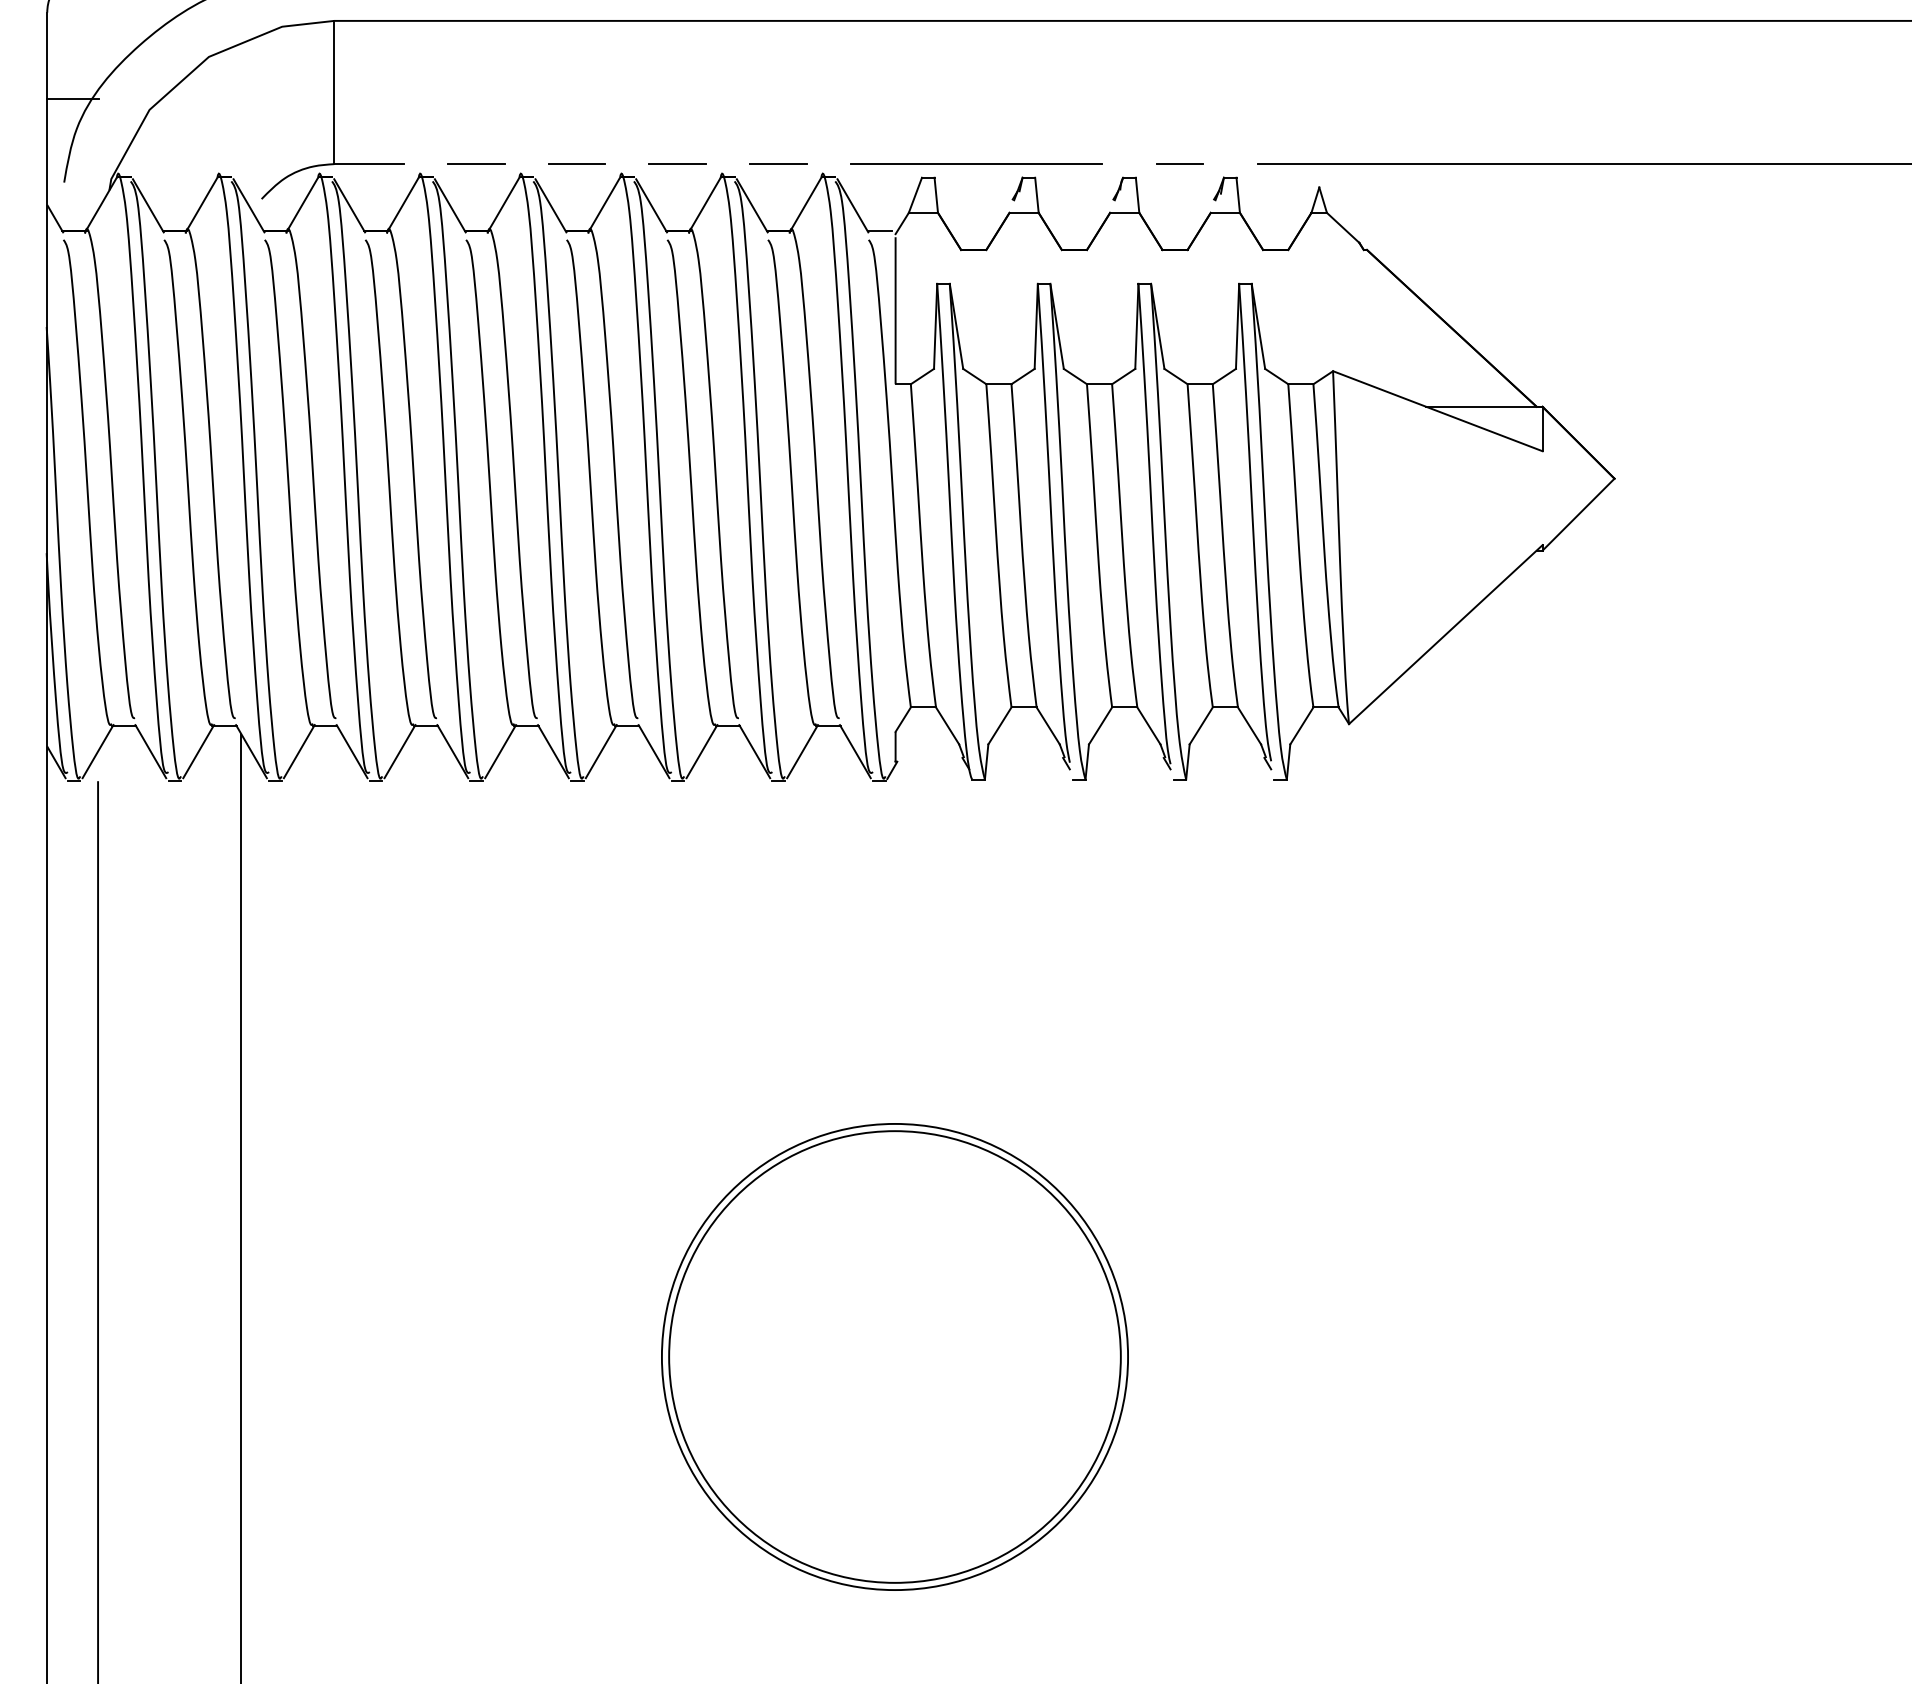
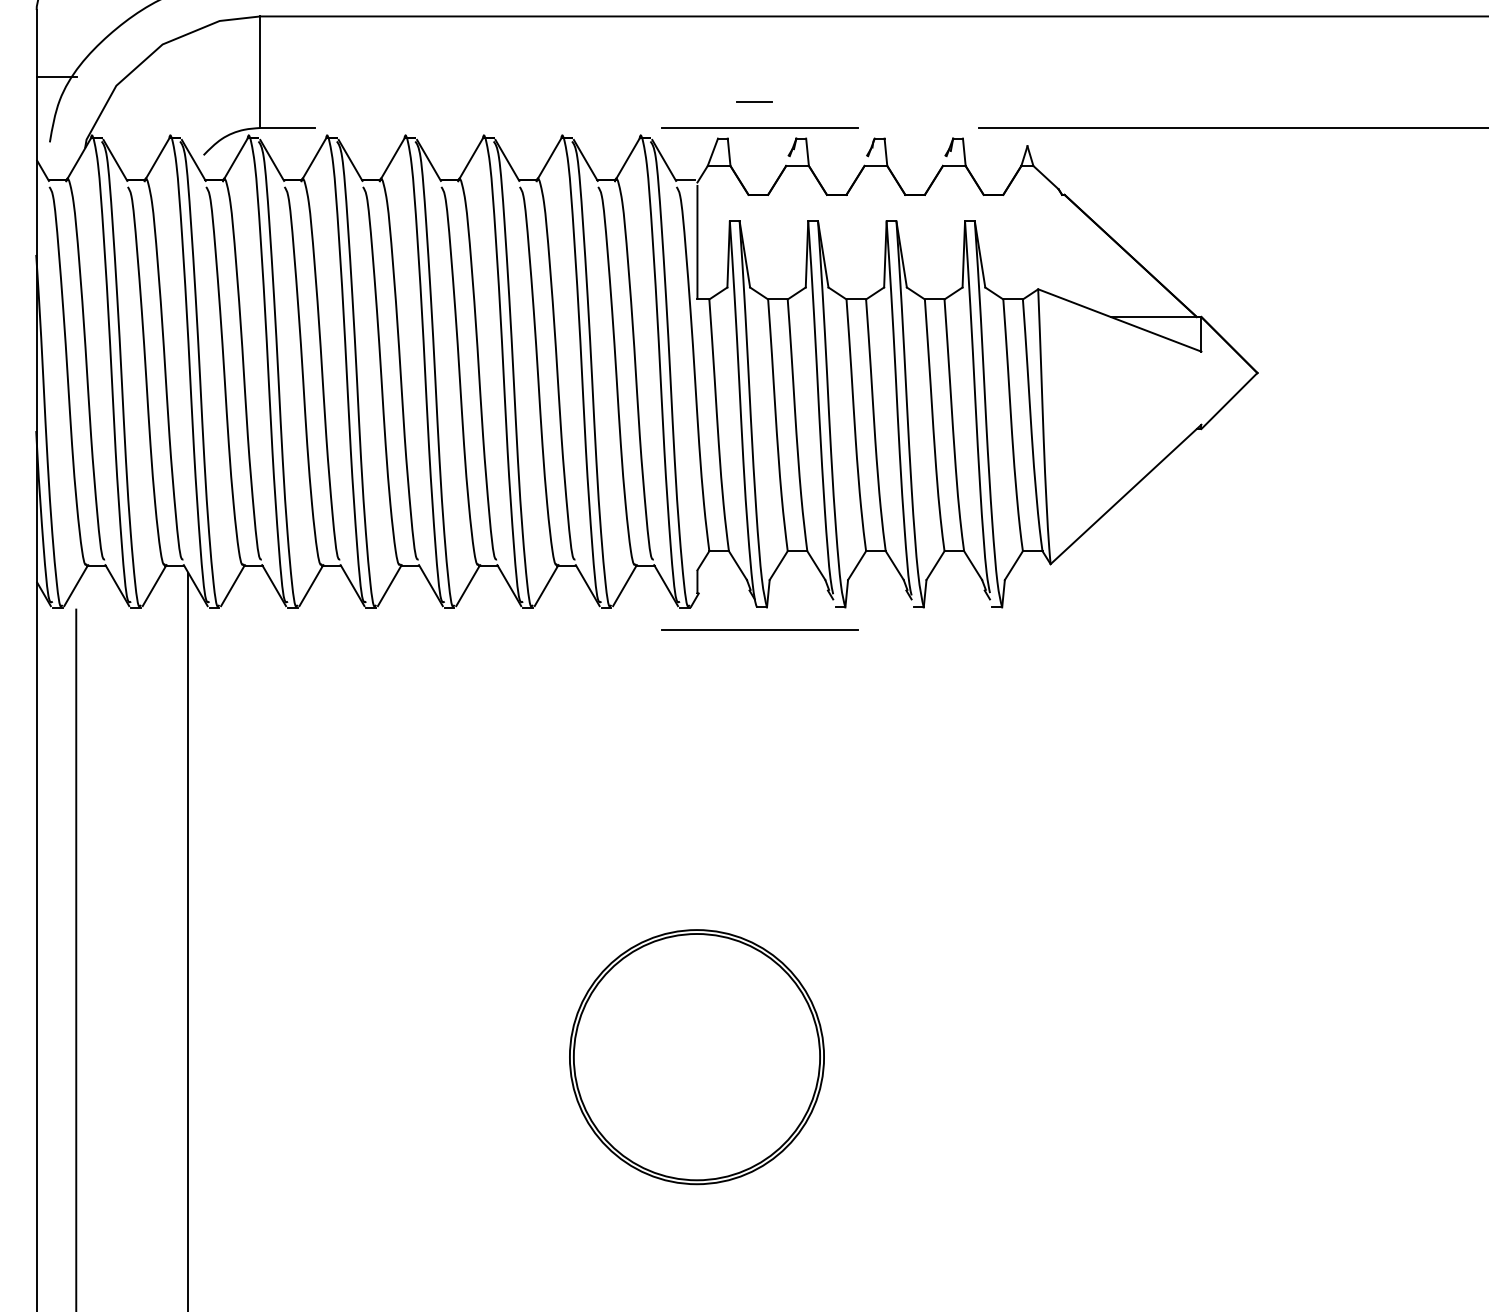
line: (677, 163) -> (527, 127), removed
line: (1179, 163) -> (754, 101), moved
line: (475, 164) -> (370, 128), removed
line: (576, 164) -> (448, 128), removed
line: (777, 164) -> (605, 128), removed
line: (976, 807) -> (760, 629), added
part: (894, 1356) -> (696, 1056), size x0.7

